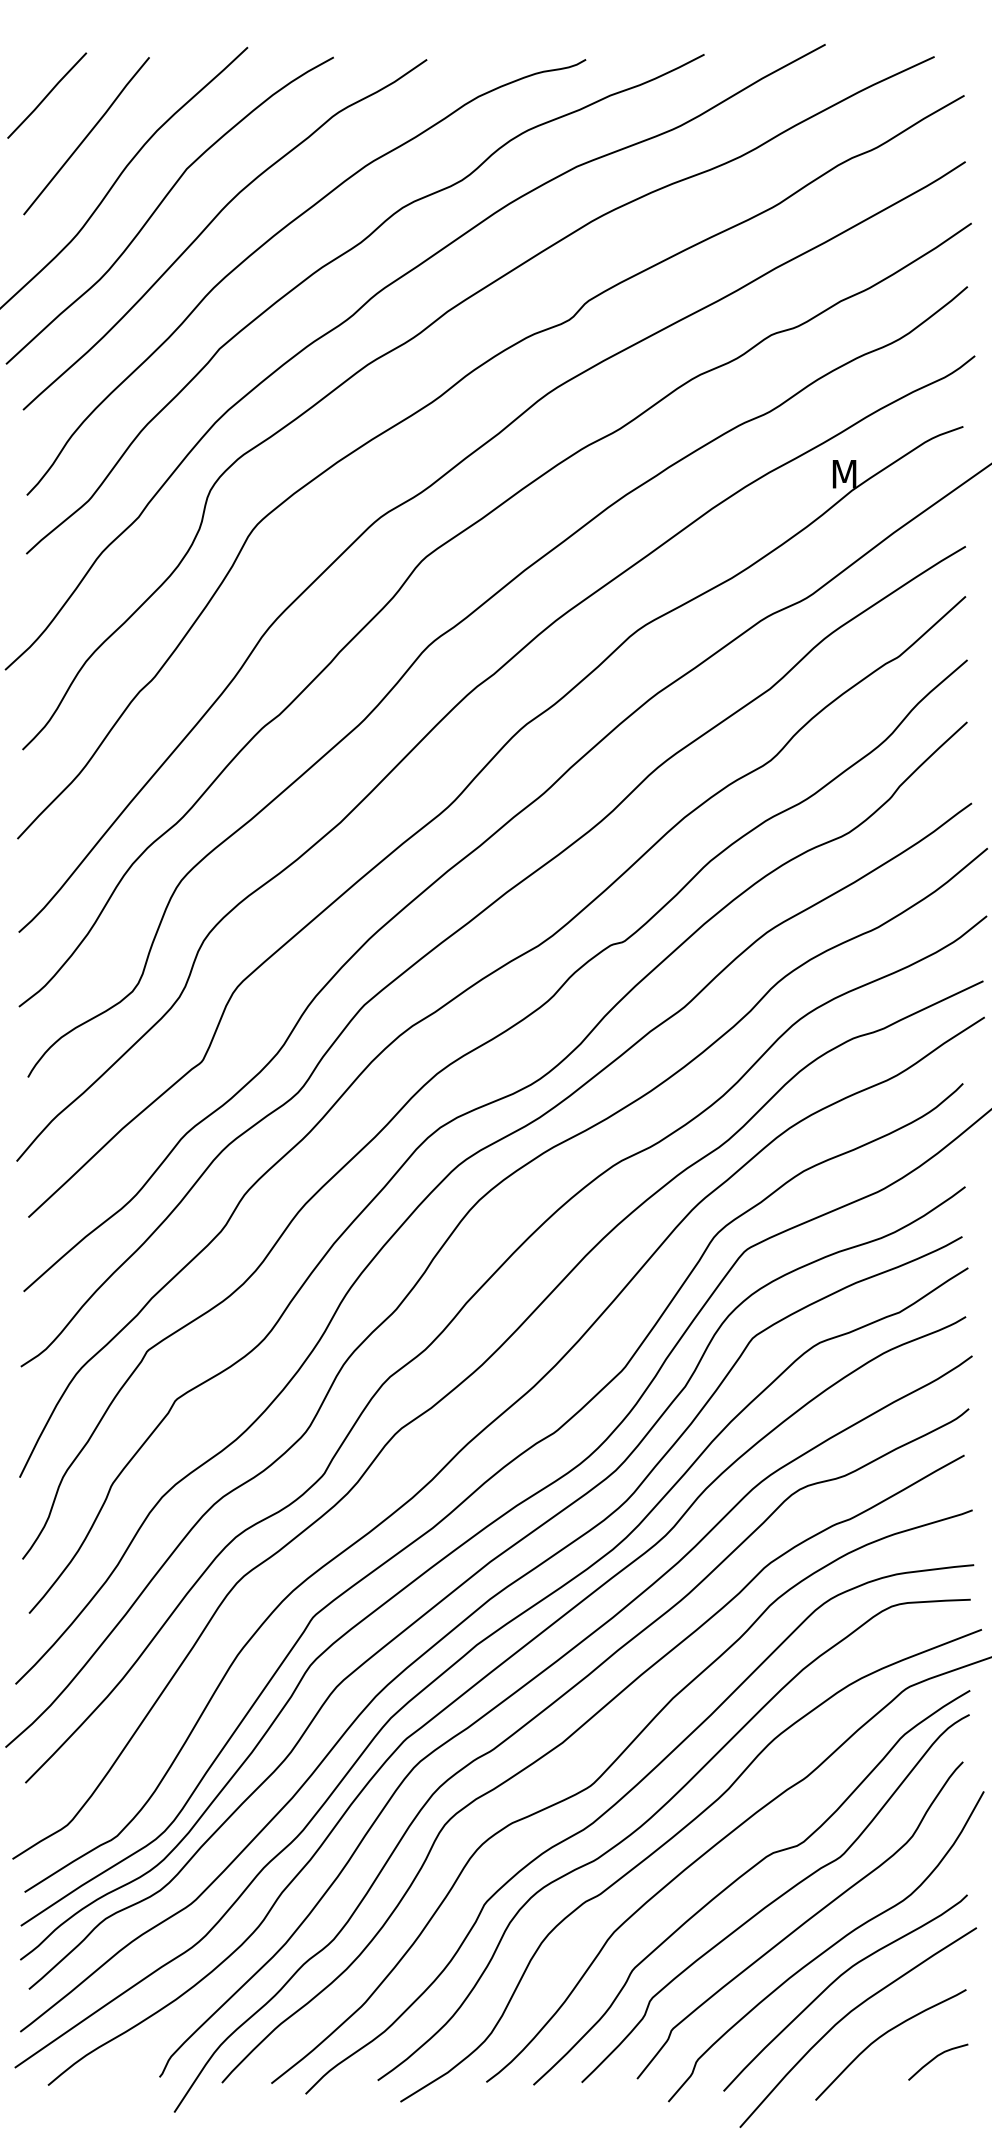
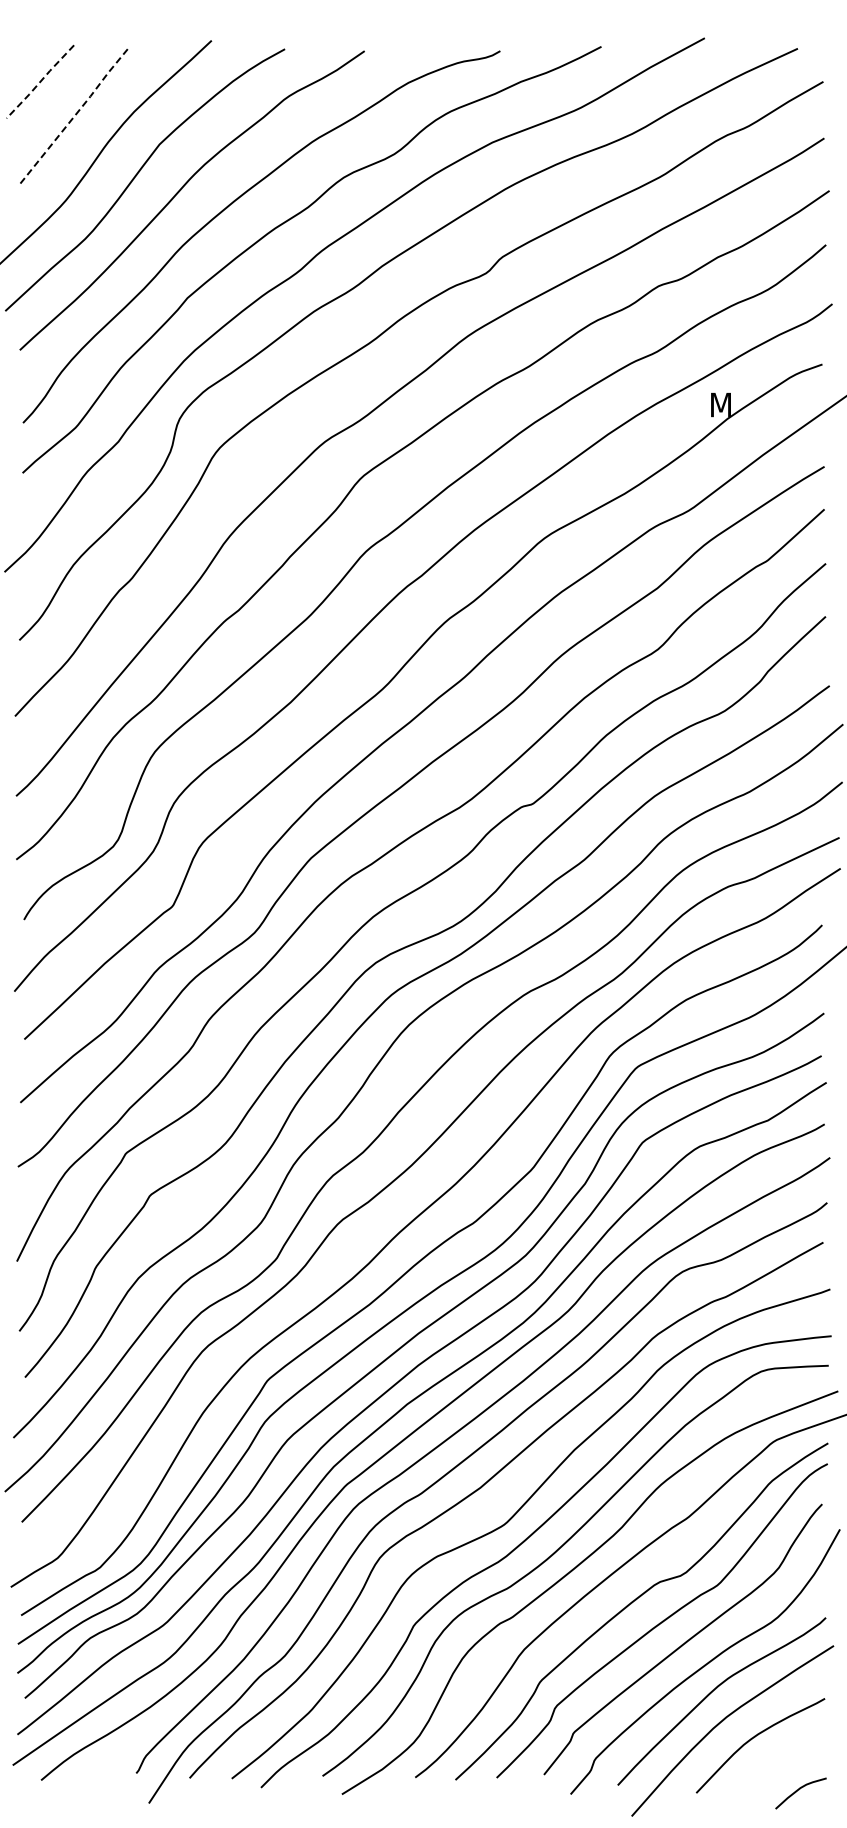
line: (47, 95) -> (40, 81), solid -> dashed
line: (87, 135) -> (74, 115), solid -> dashed
curve: (936, 2058) -> (799, 1790), moved

